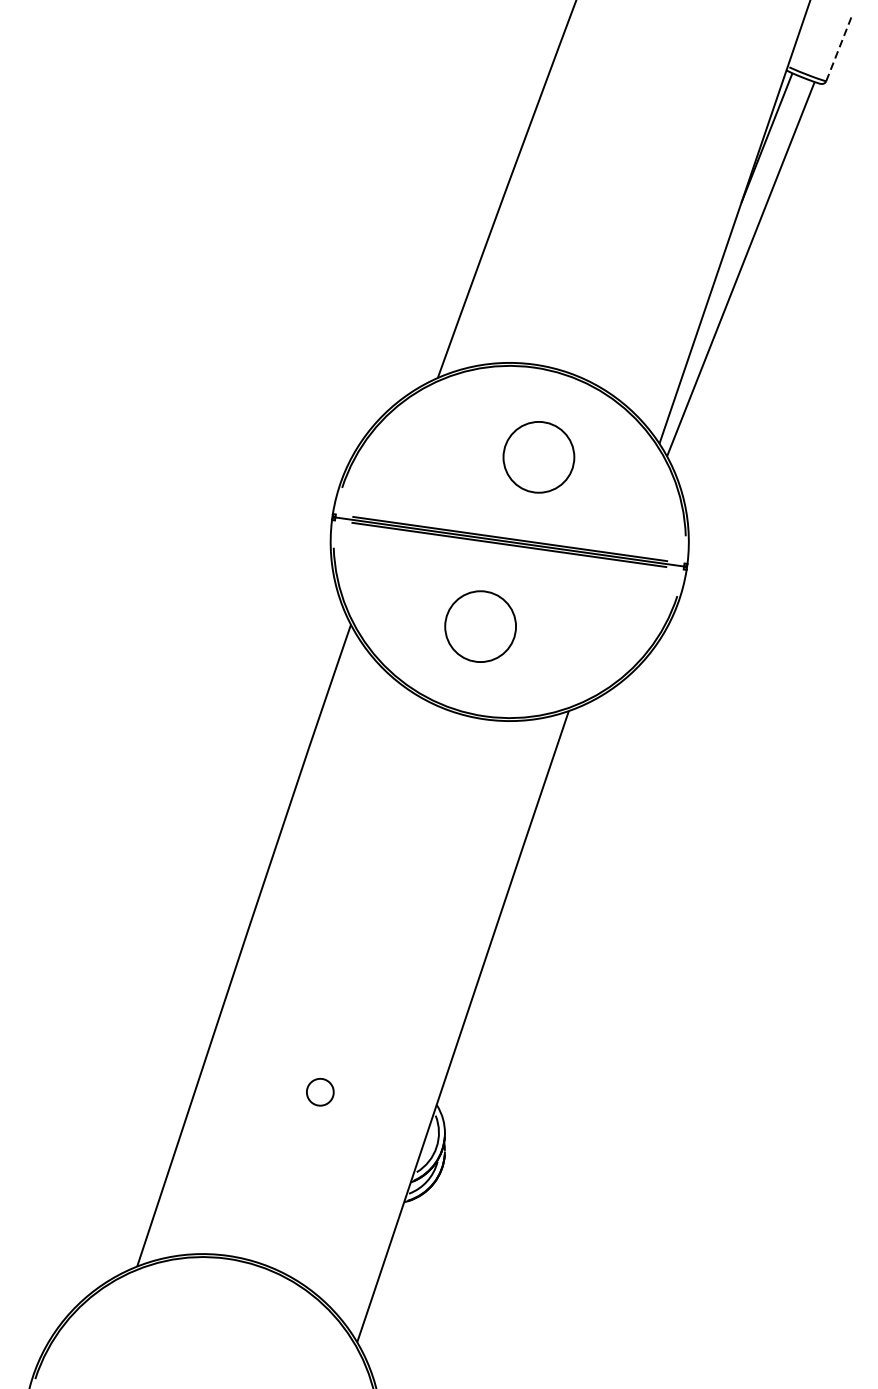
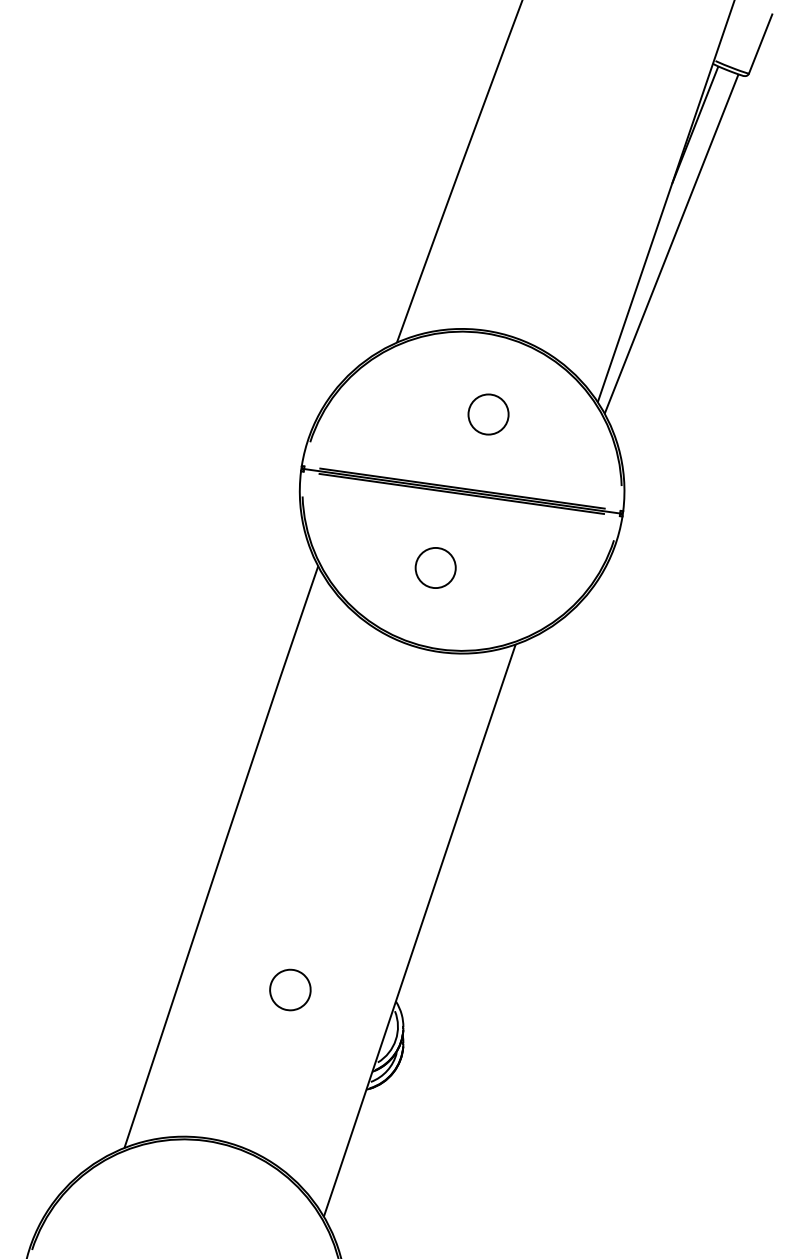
line: (838, 47) -> (760, 43), dashed -> solid
circle: (538, 457) -> (488, 414), size x0.62
circle: (480, 626) -> (435, 567), size x0.62
part: (320, 1091) -> (290, 989), size x1.67

